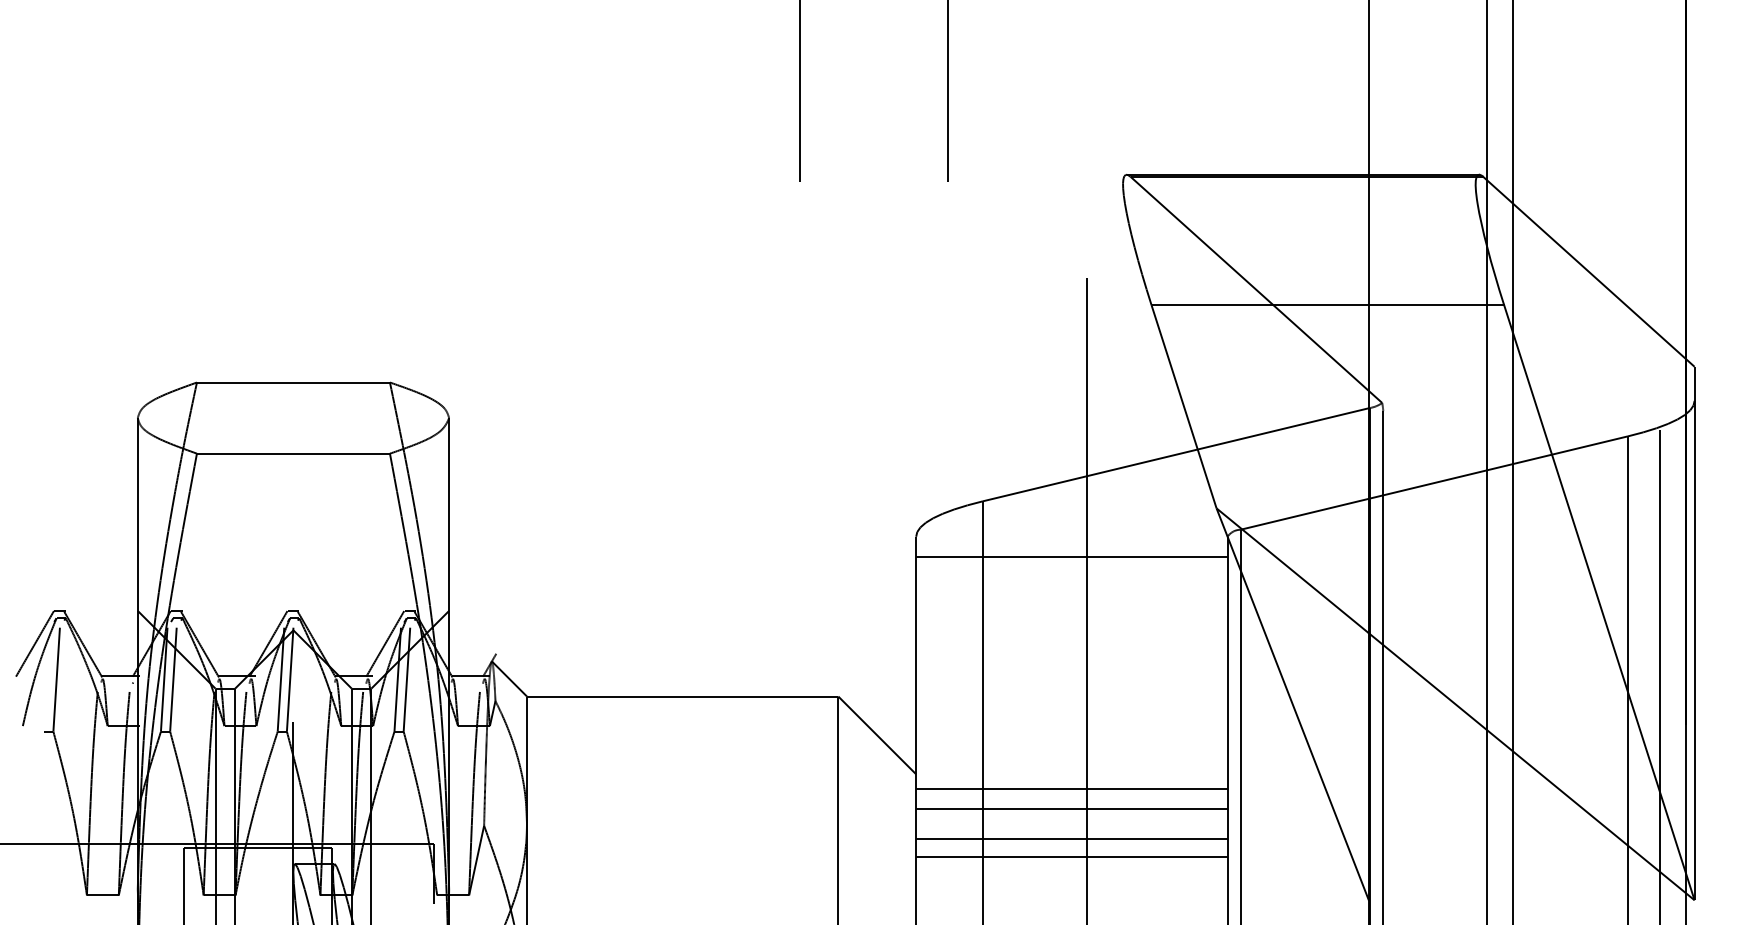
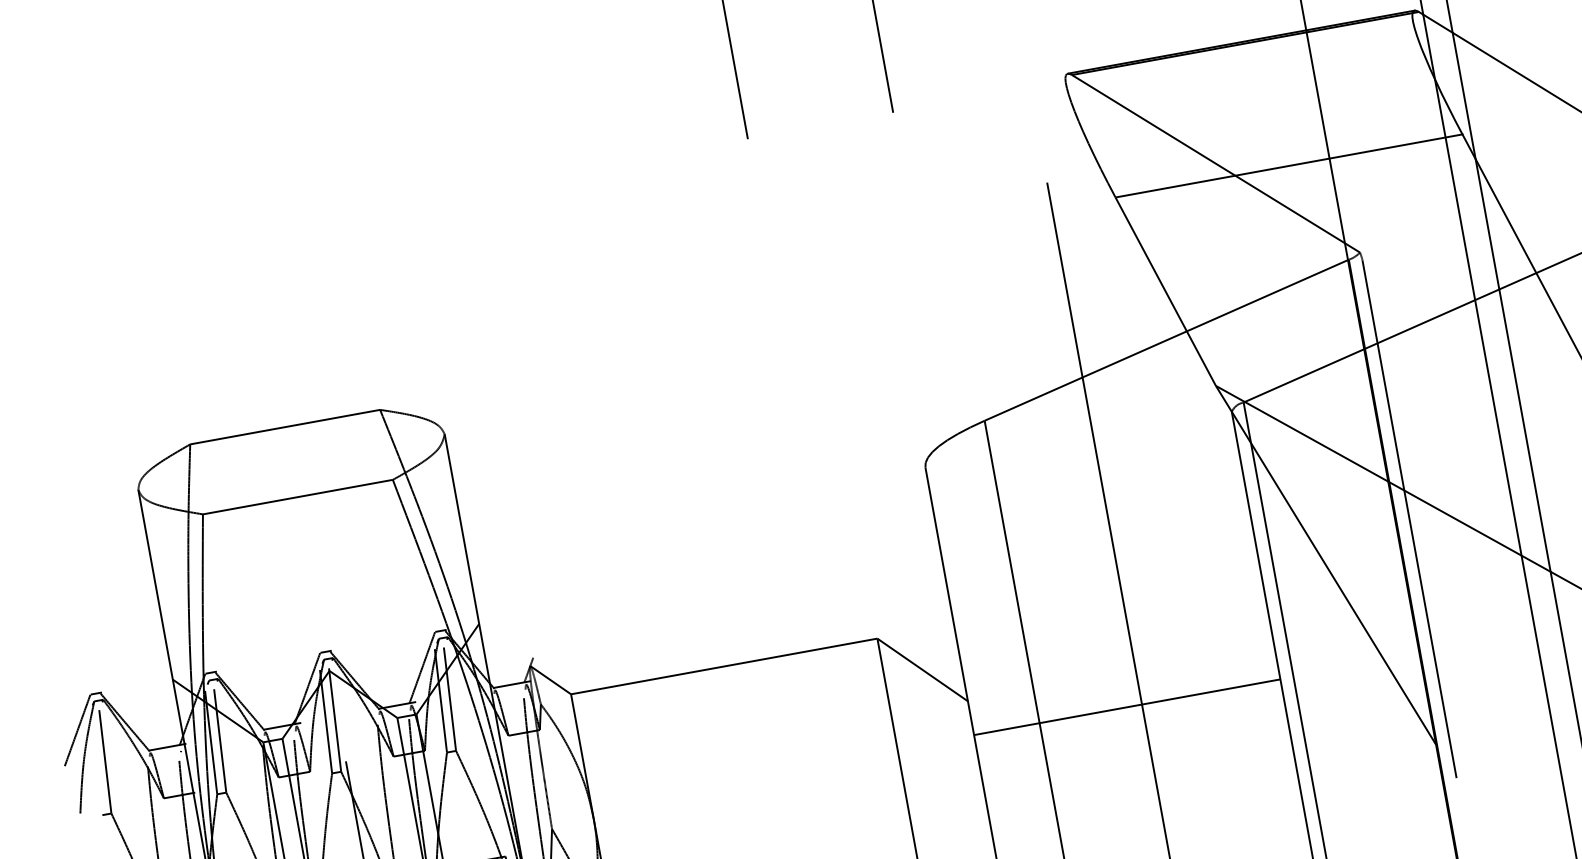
line: (1071, 556) -> (1081, 459), removed
line: (1071, 789) -> (1123, 688), removed
line: (1071, 839) -> (1132, 737), removed
line: (1071, 857) -> (1135, 755), removed

